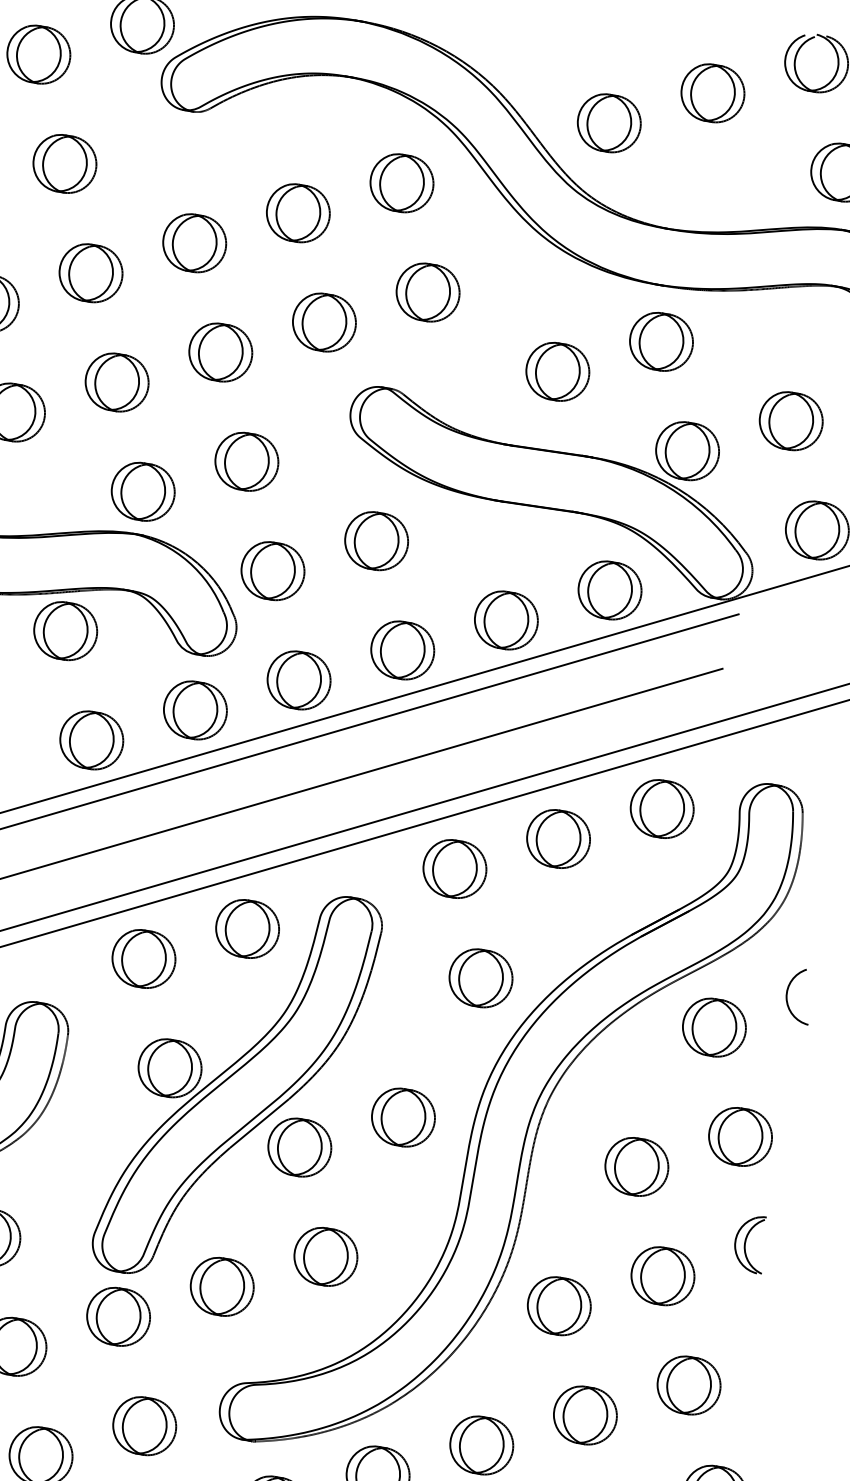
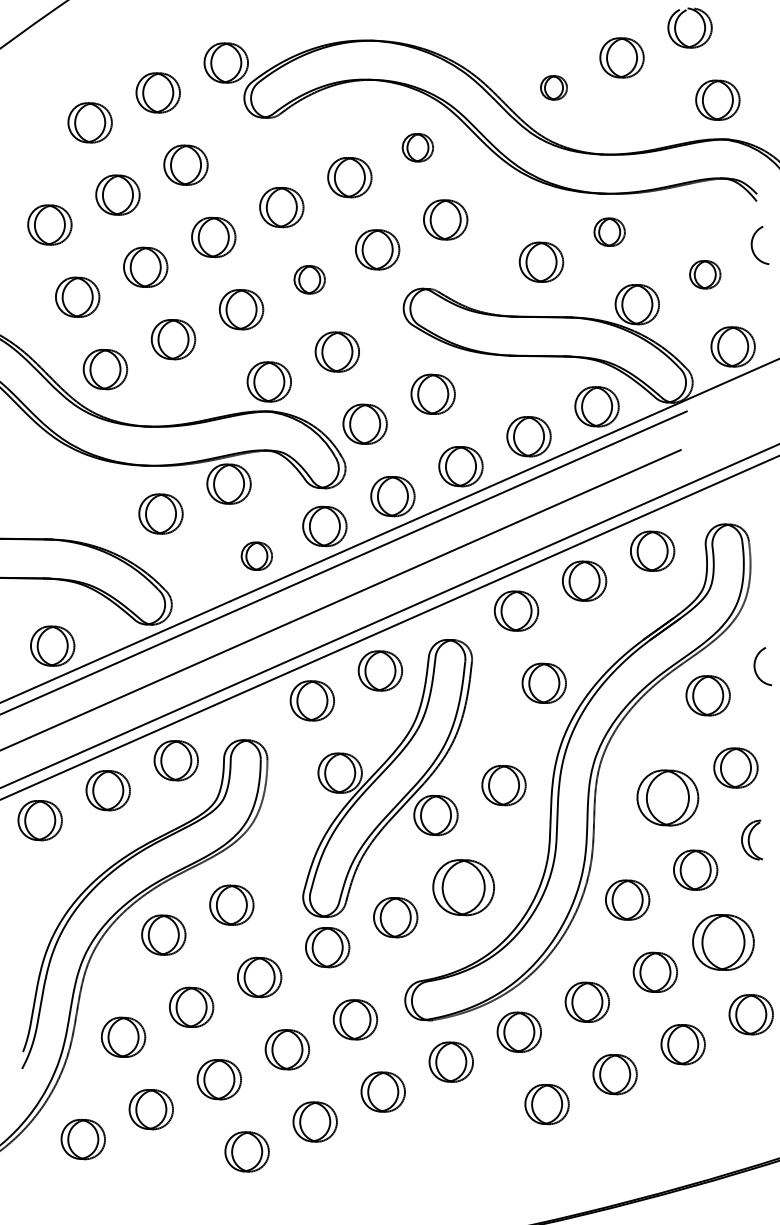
part: (608, 122) -> (553, 87), size x0.6
part: (401, 182) -> (417, 147), size x0.7
part: (661, 340) -> (609, 231), size x0.7
part: (220, 352) -> (309, 279), size x0.7
part: (790, 420) -> (704, 274), size x0.7
part: (91, 739) -> (256, 555), size x0.7
part: (636, 1166) -> (667, 797), size x1.4
part: (325, 1256) -> (463, 887), size x1.4
part: (689, 1385) -> (723, 942), size x1.4

